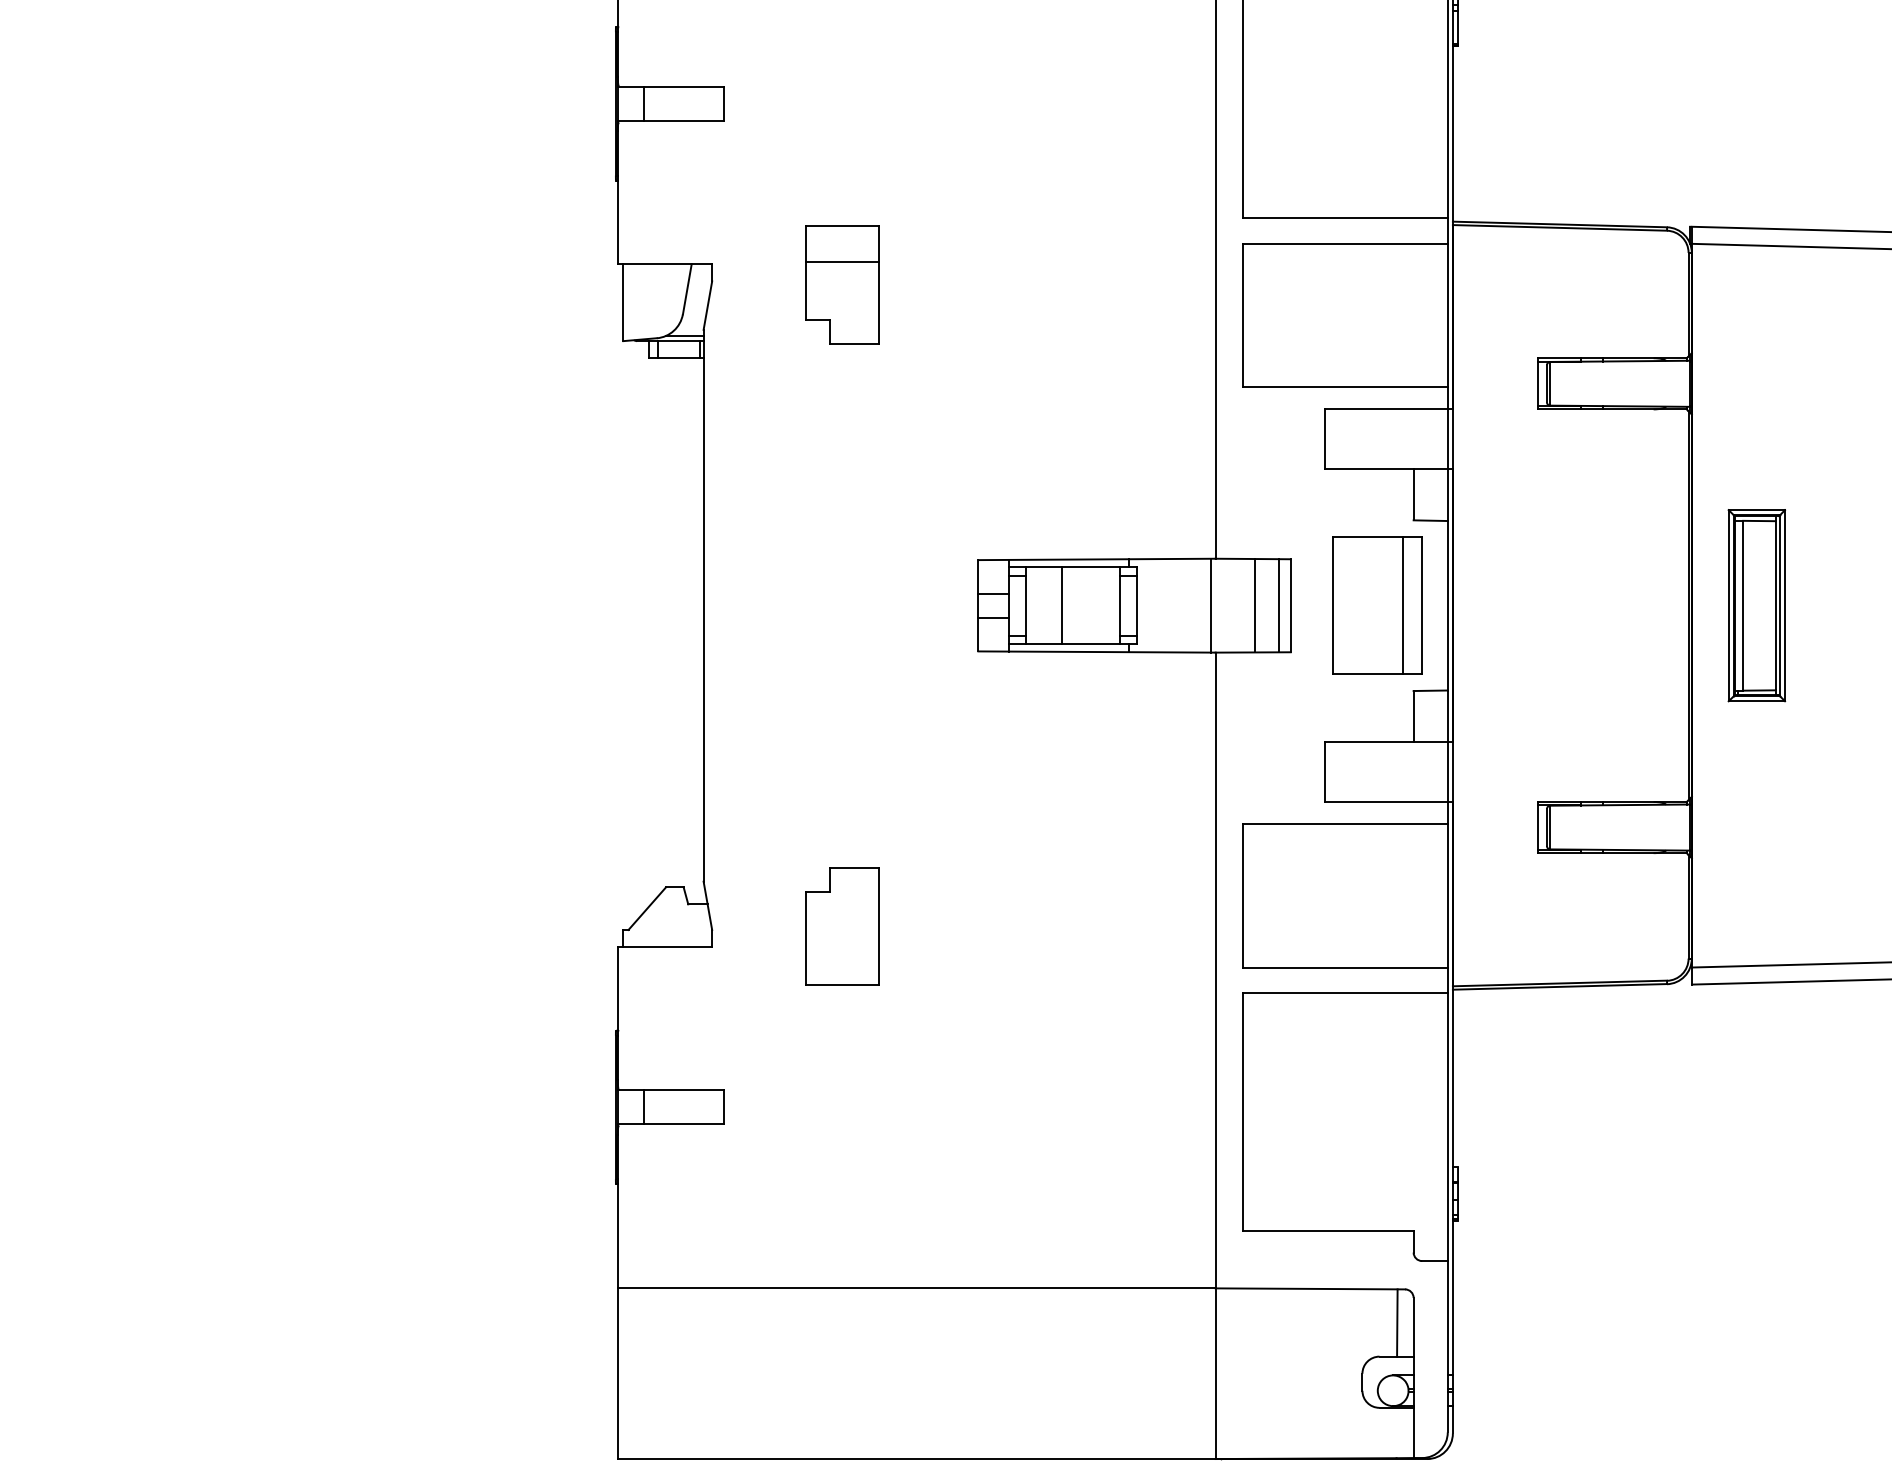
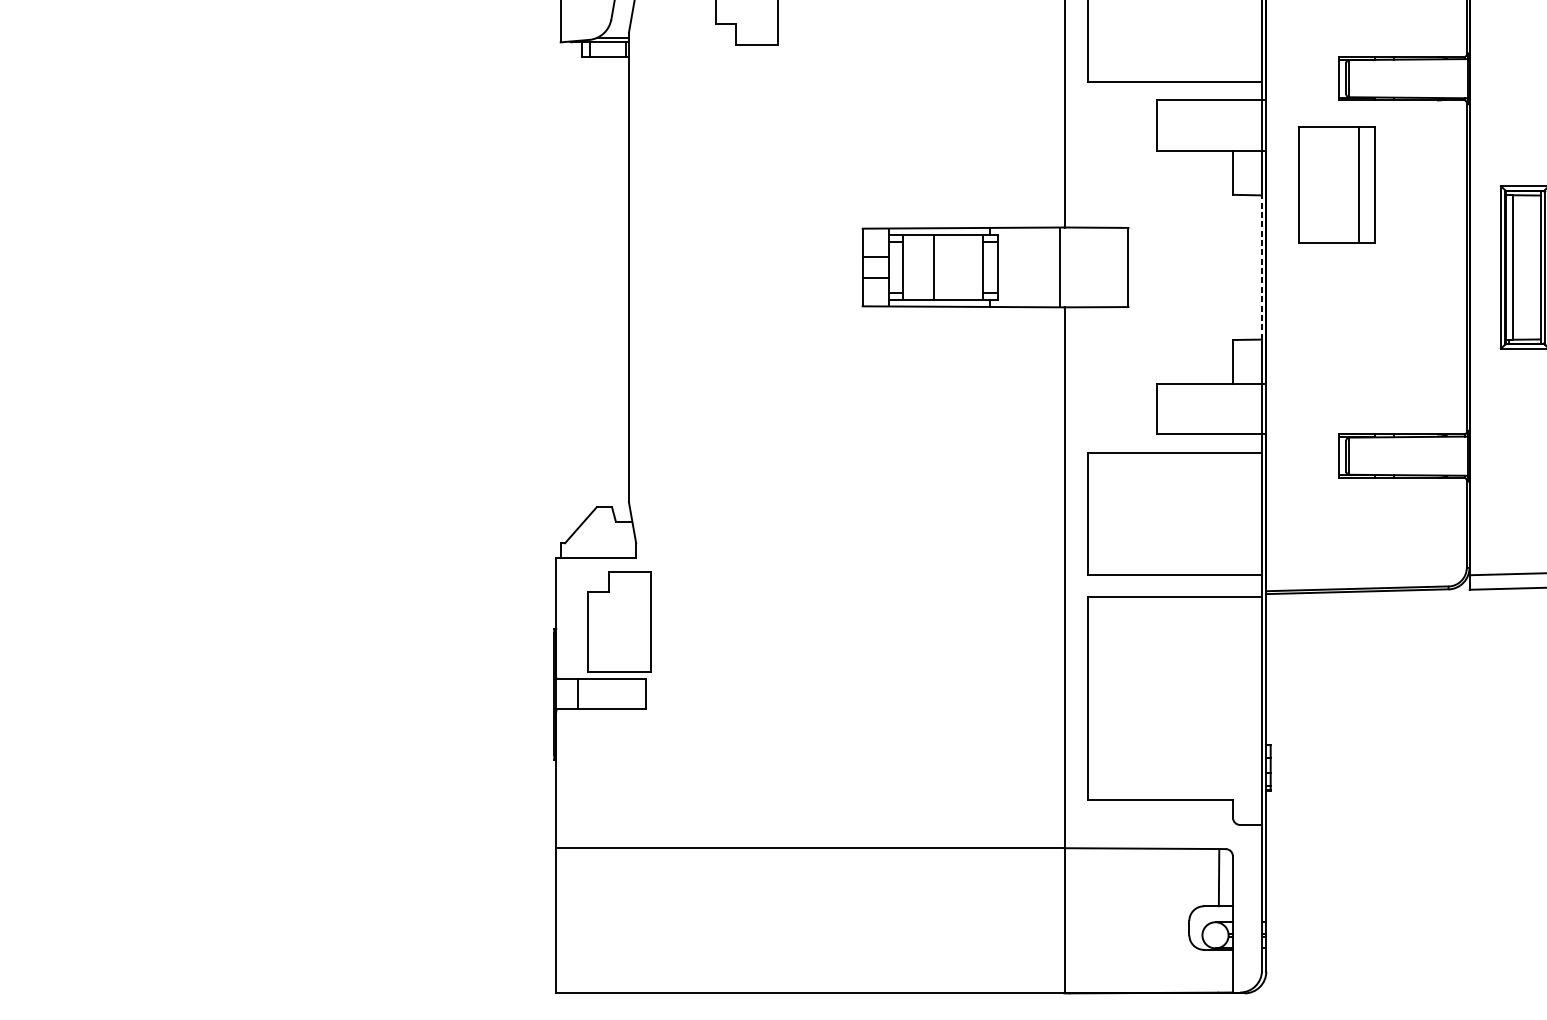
line: (1255, 605) -> (1098, 267), removed
line: (1278, 605) -> (1117, 267), removed
part: (1377, 605) -> (1336, 184), moved
line: (1447, 605) -> (1261, 267), solid -> dashed
part: (842, 926) -> (619, 622), moved

